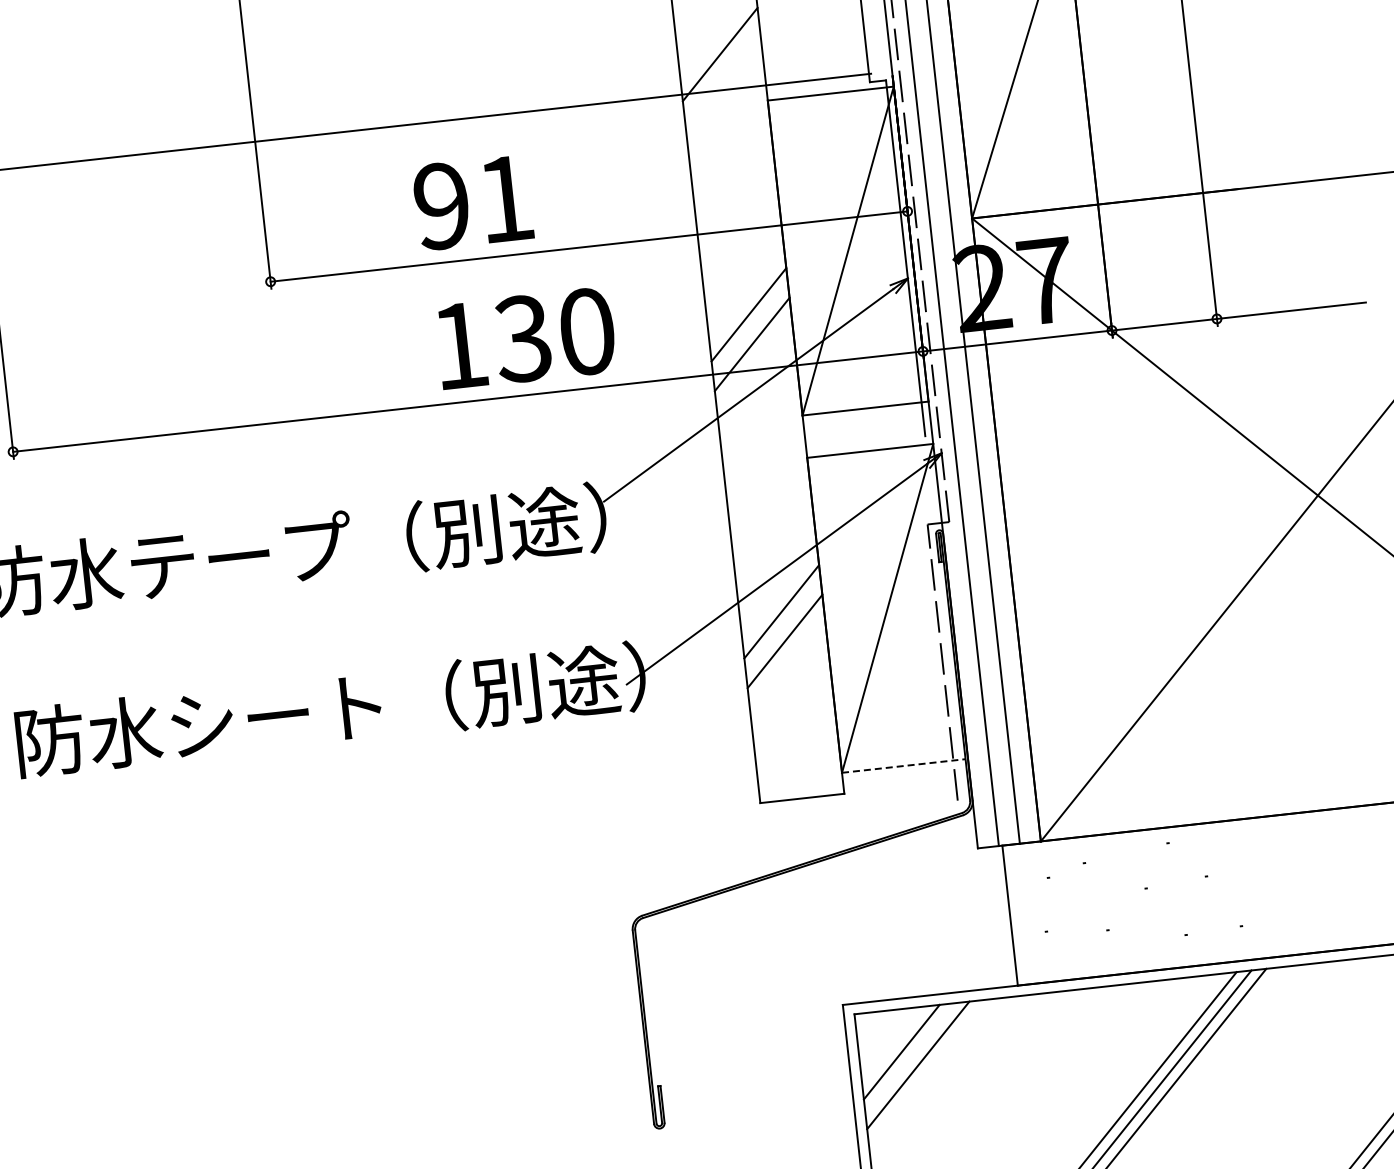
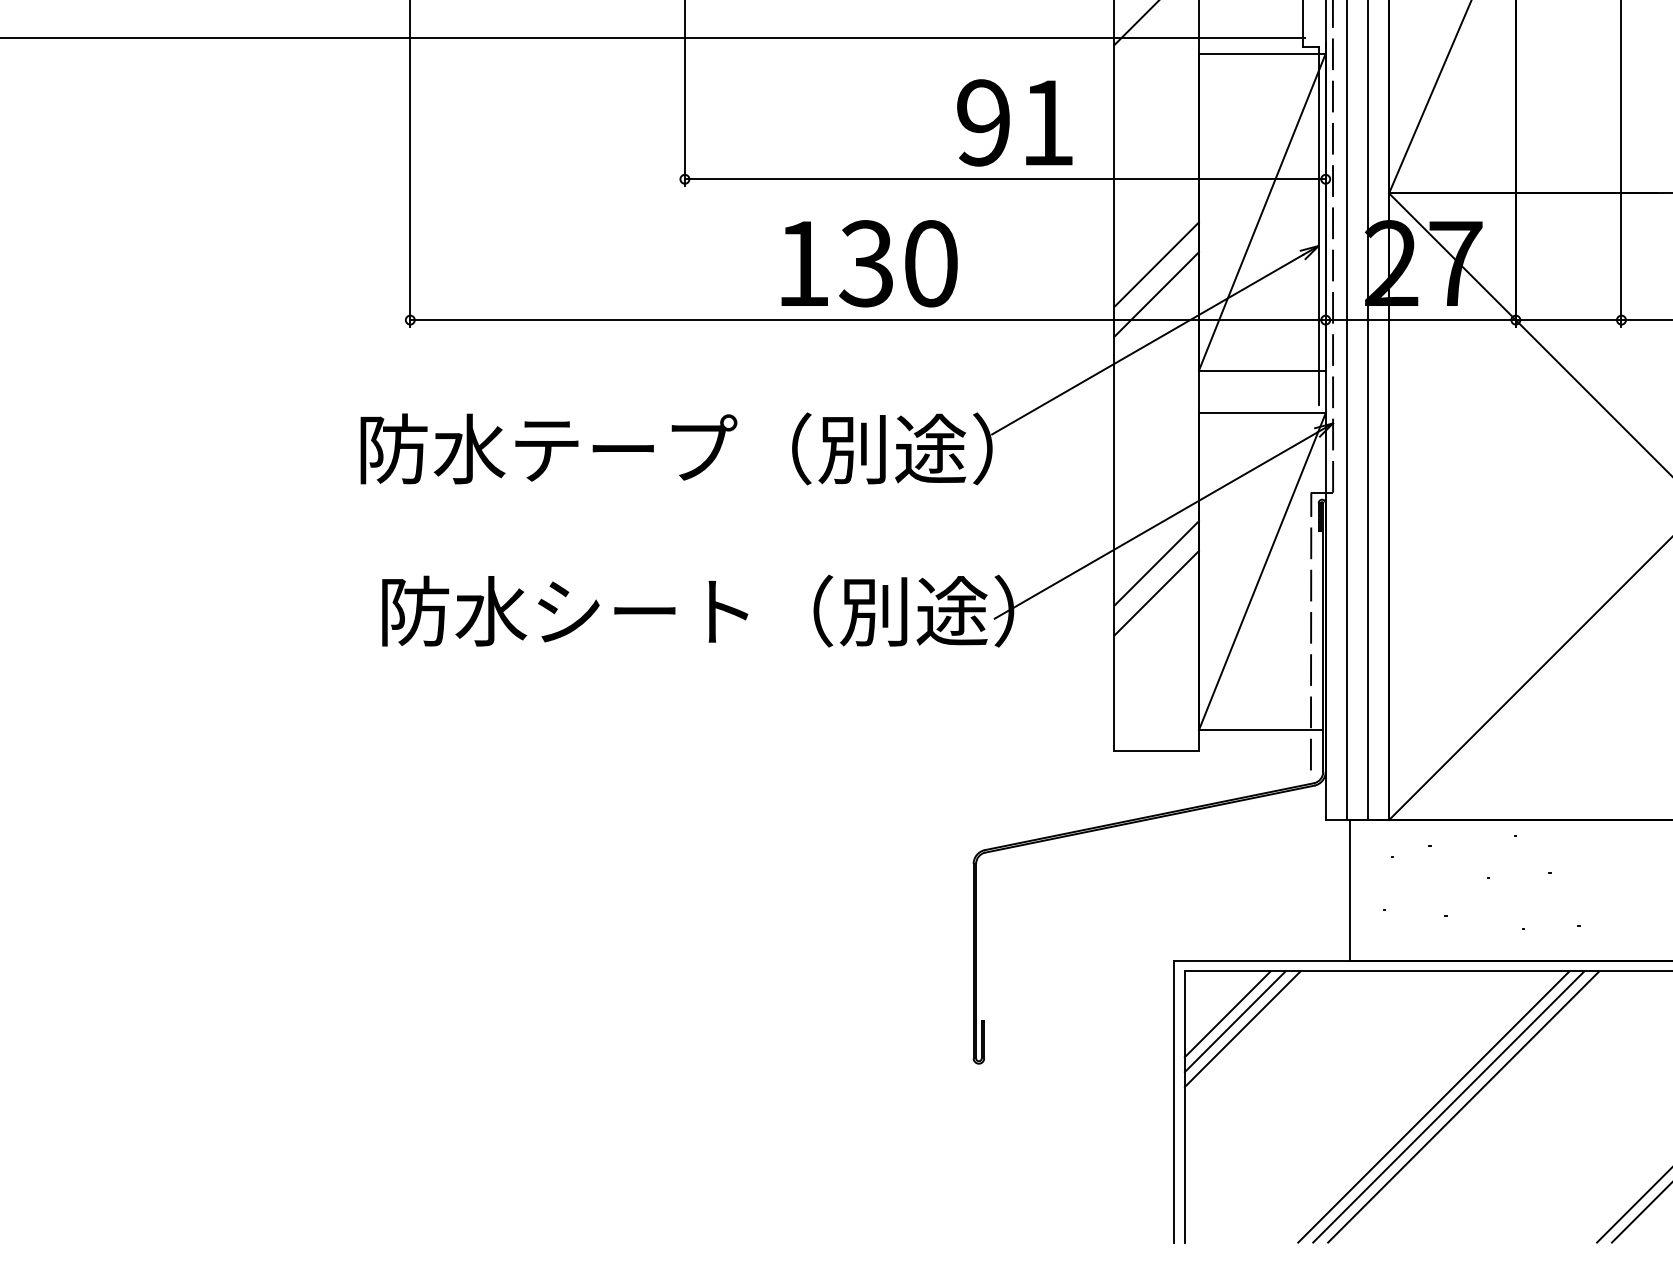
text: (472, 202) -> (1014, 122), moved
text: (525, 338) -> (869, 263), moved
line: (904, 766) -> (1261, 730), dashed -> solid
line: (909, 1058) -> (1234, 1021), added

